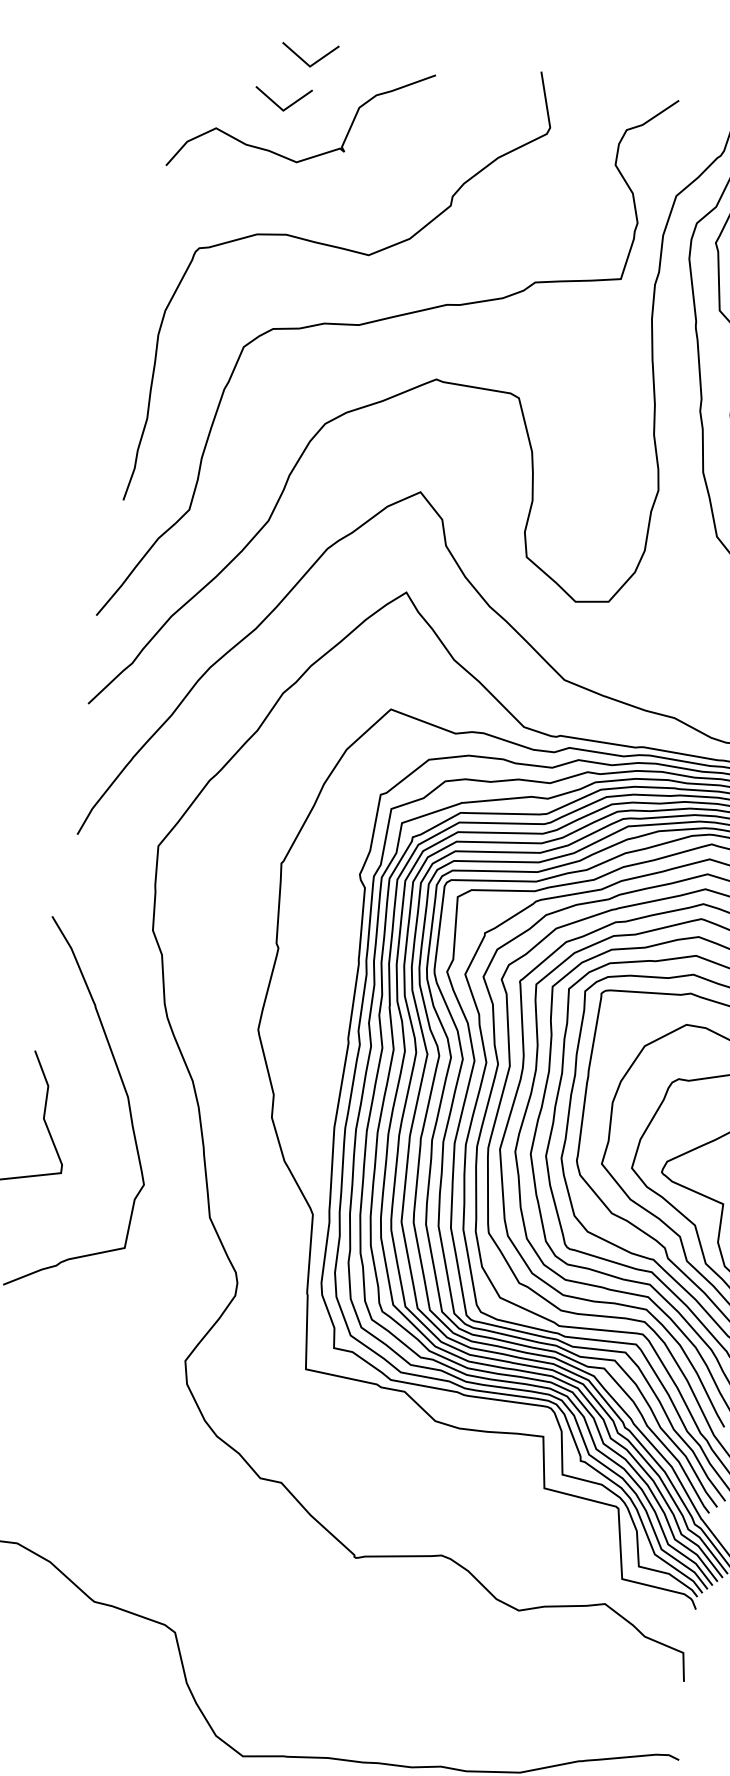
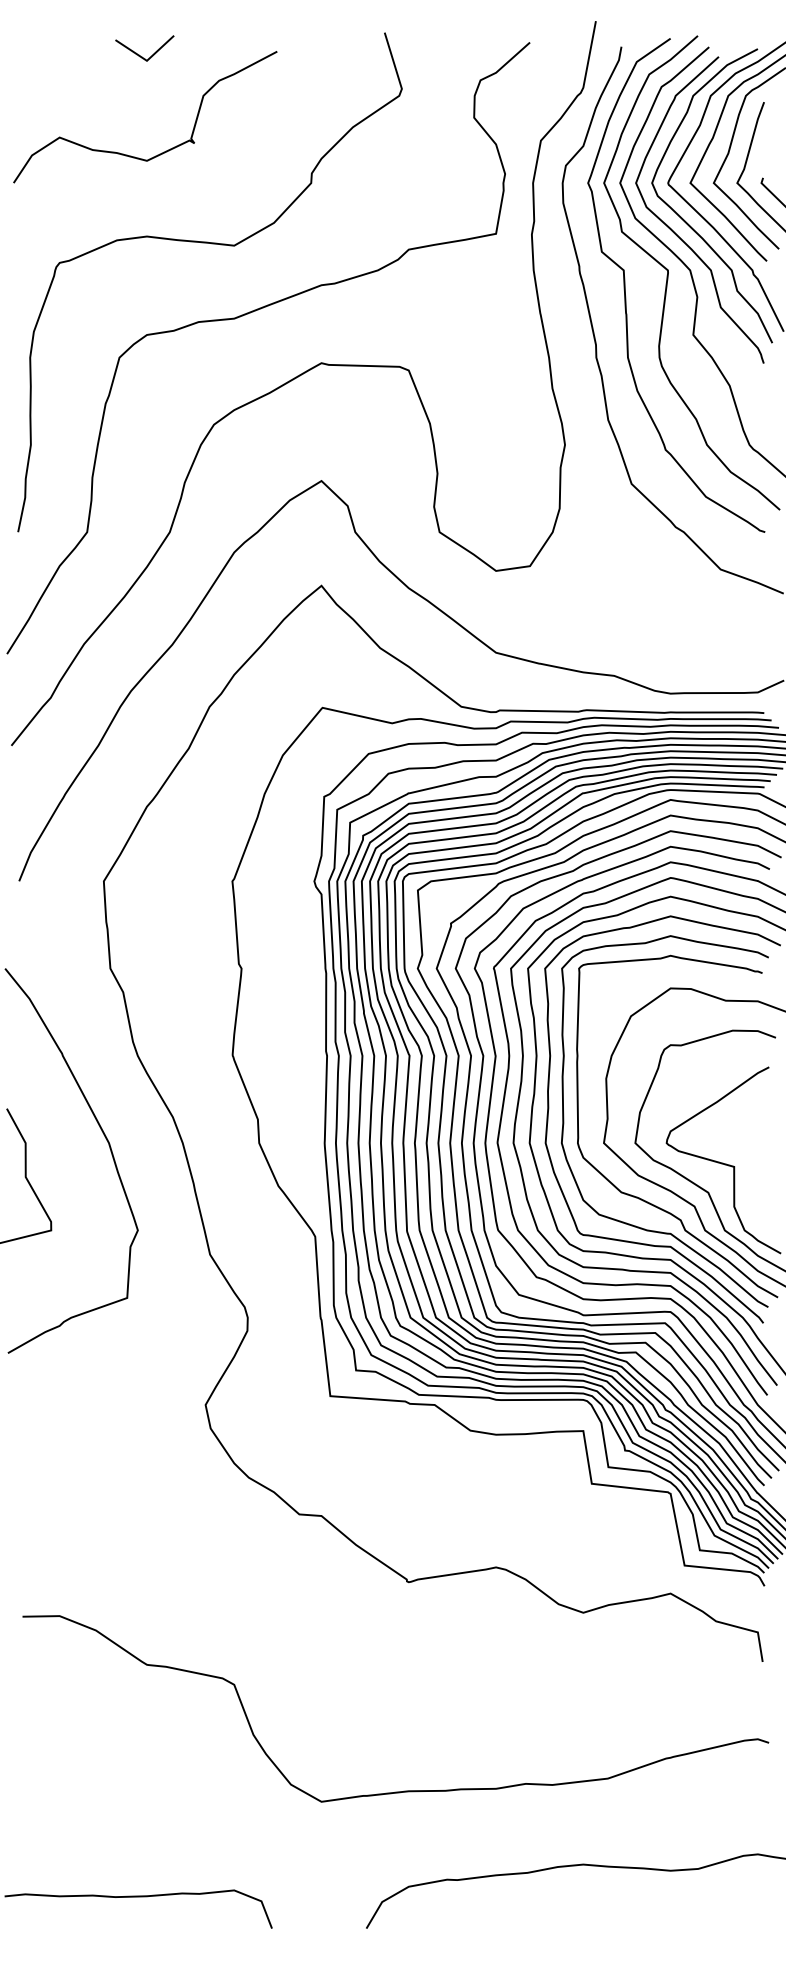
line: (277, 103) -> (118, 103), removed

